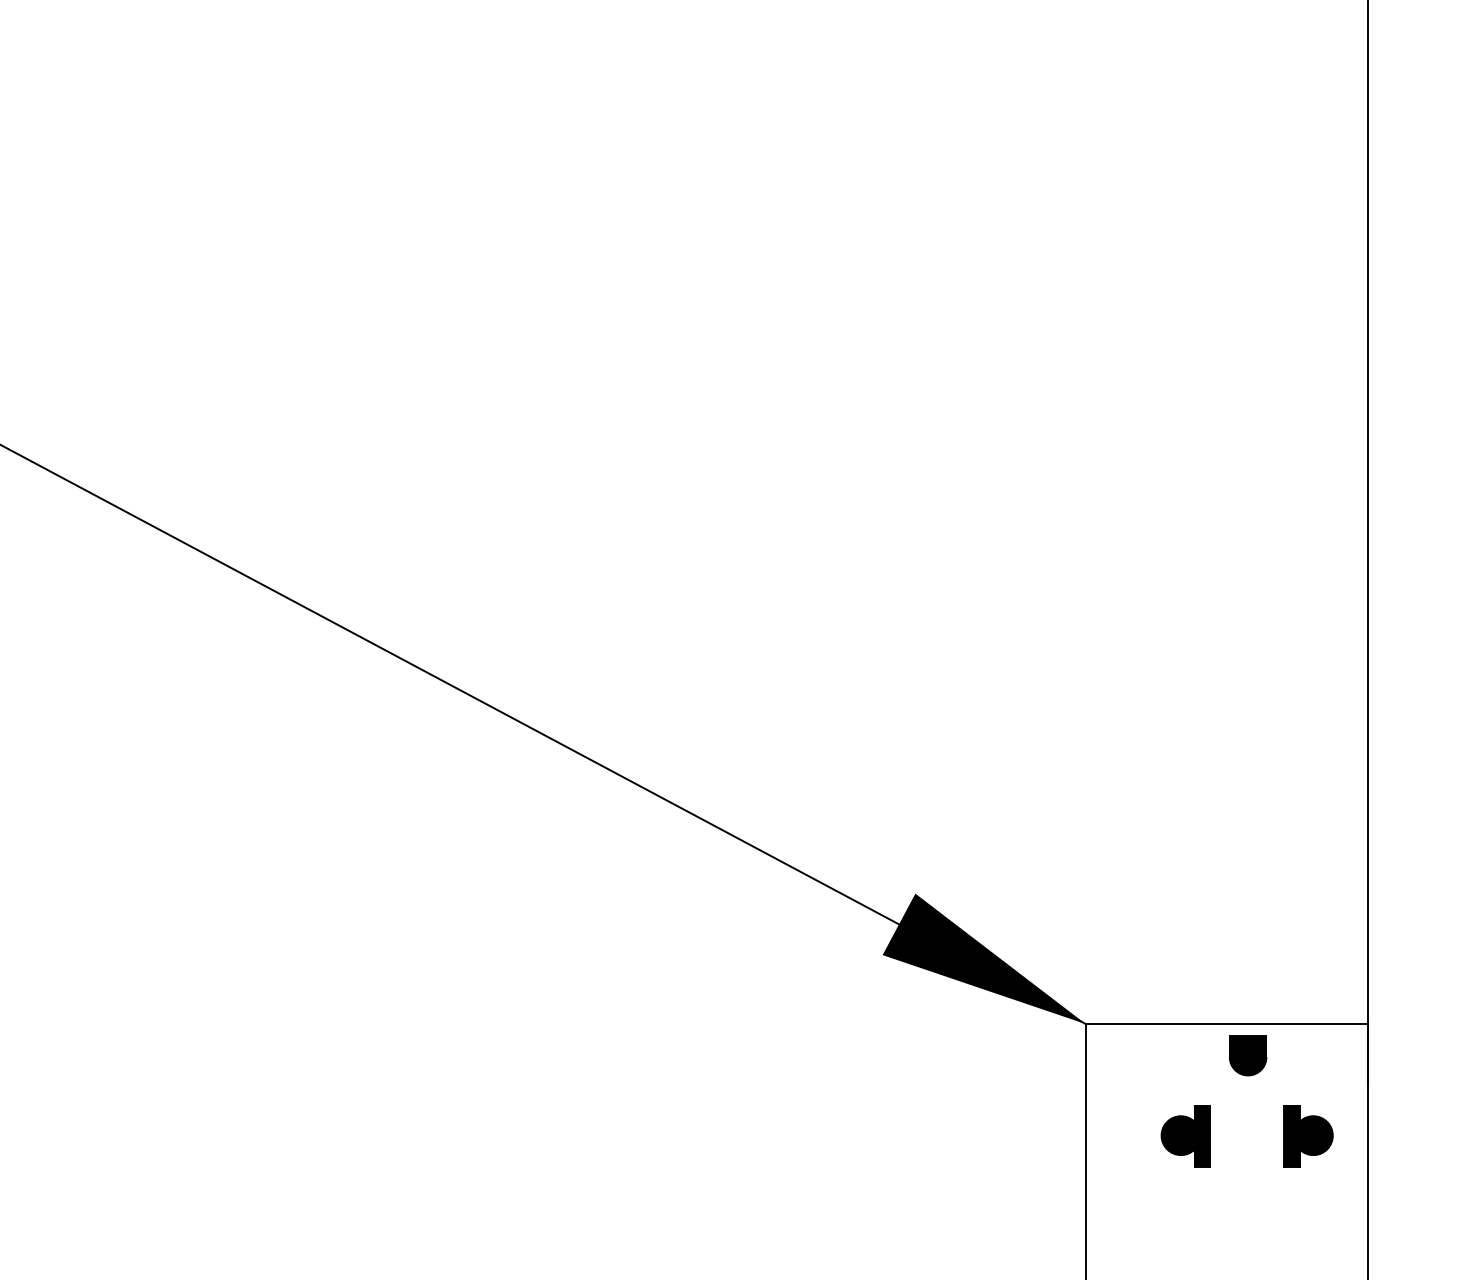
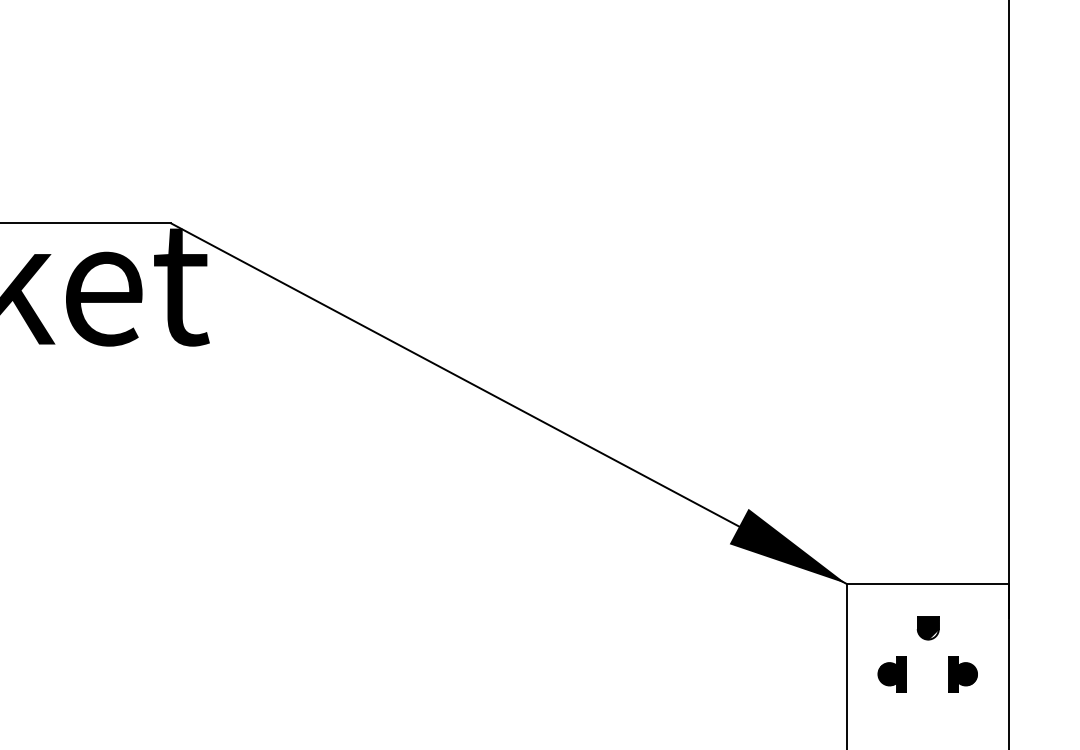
part: (1246, 1077) -> (927, 640), moved

